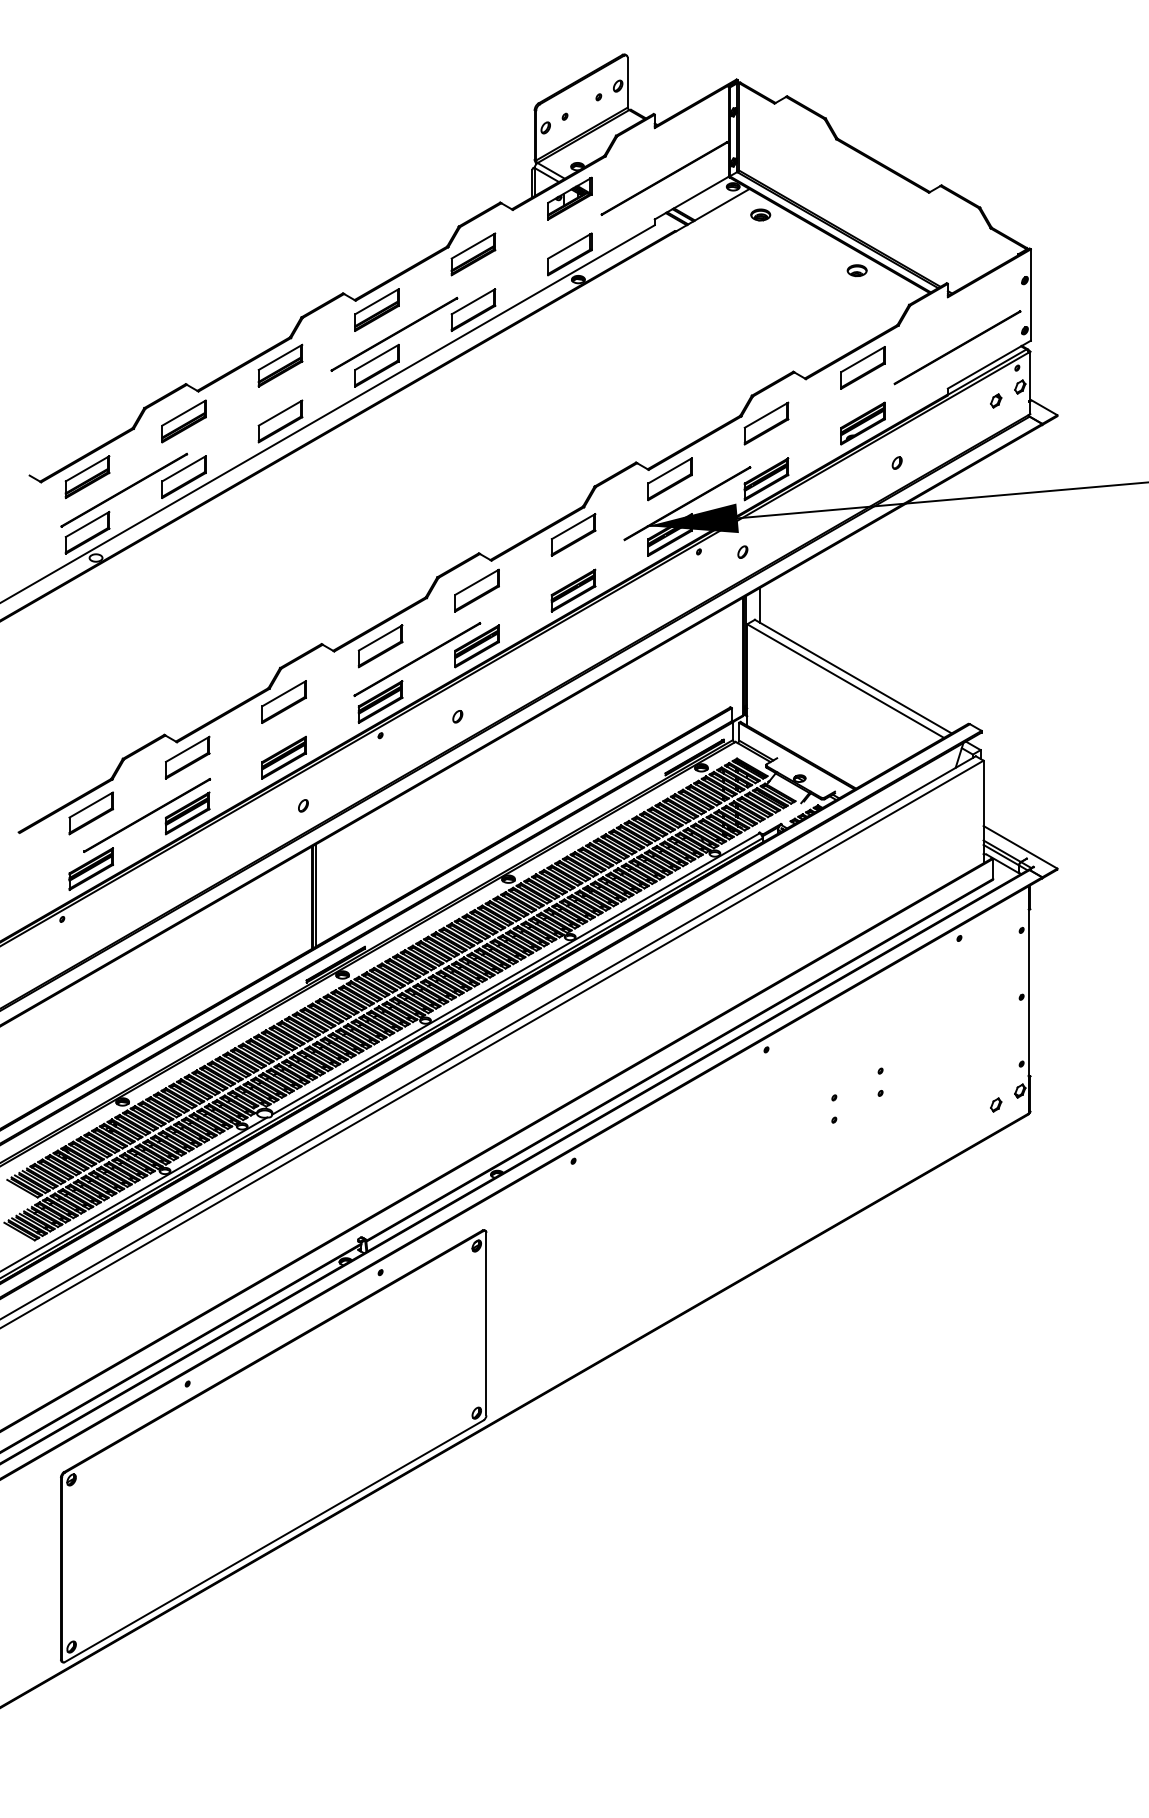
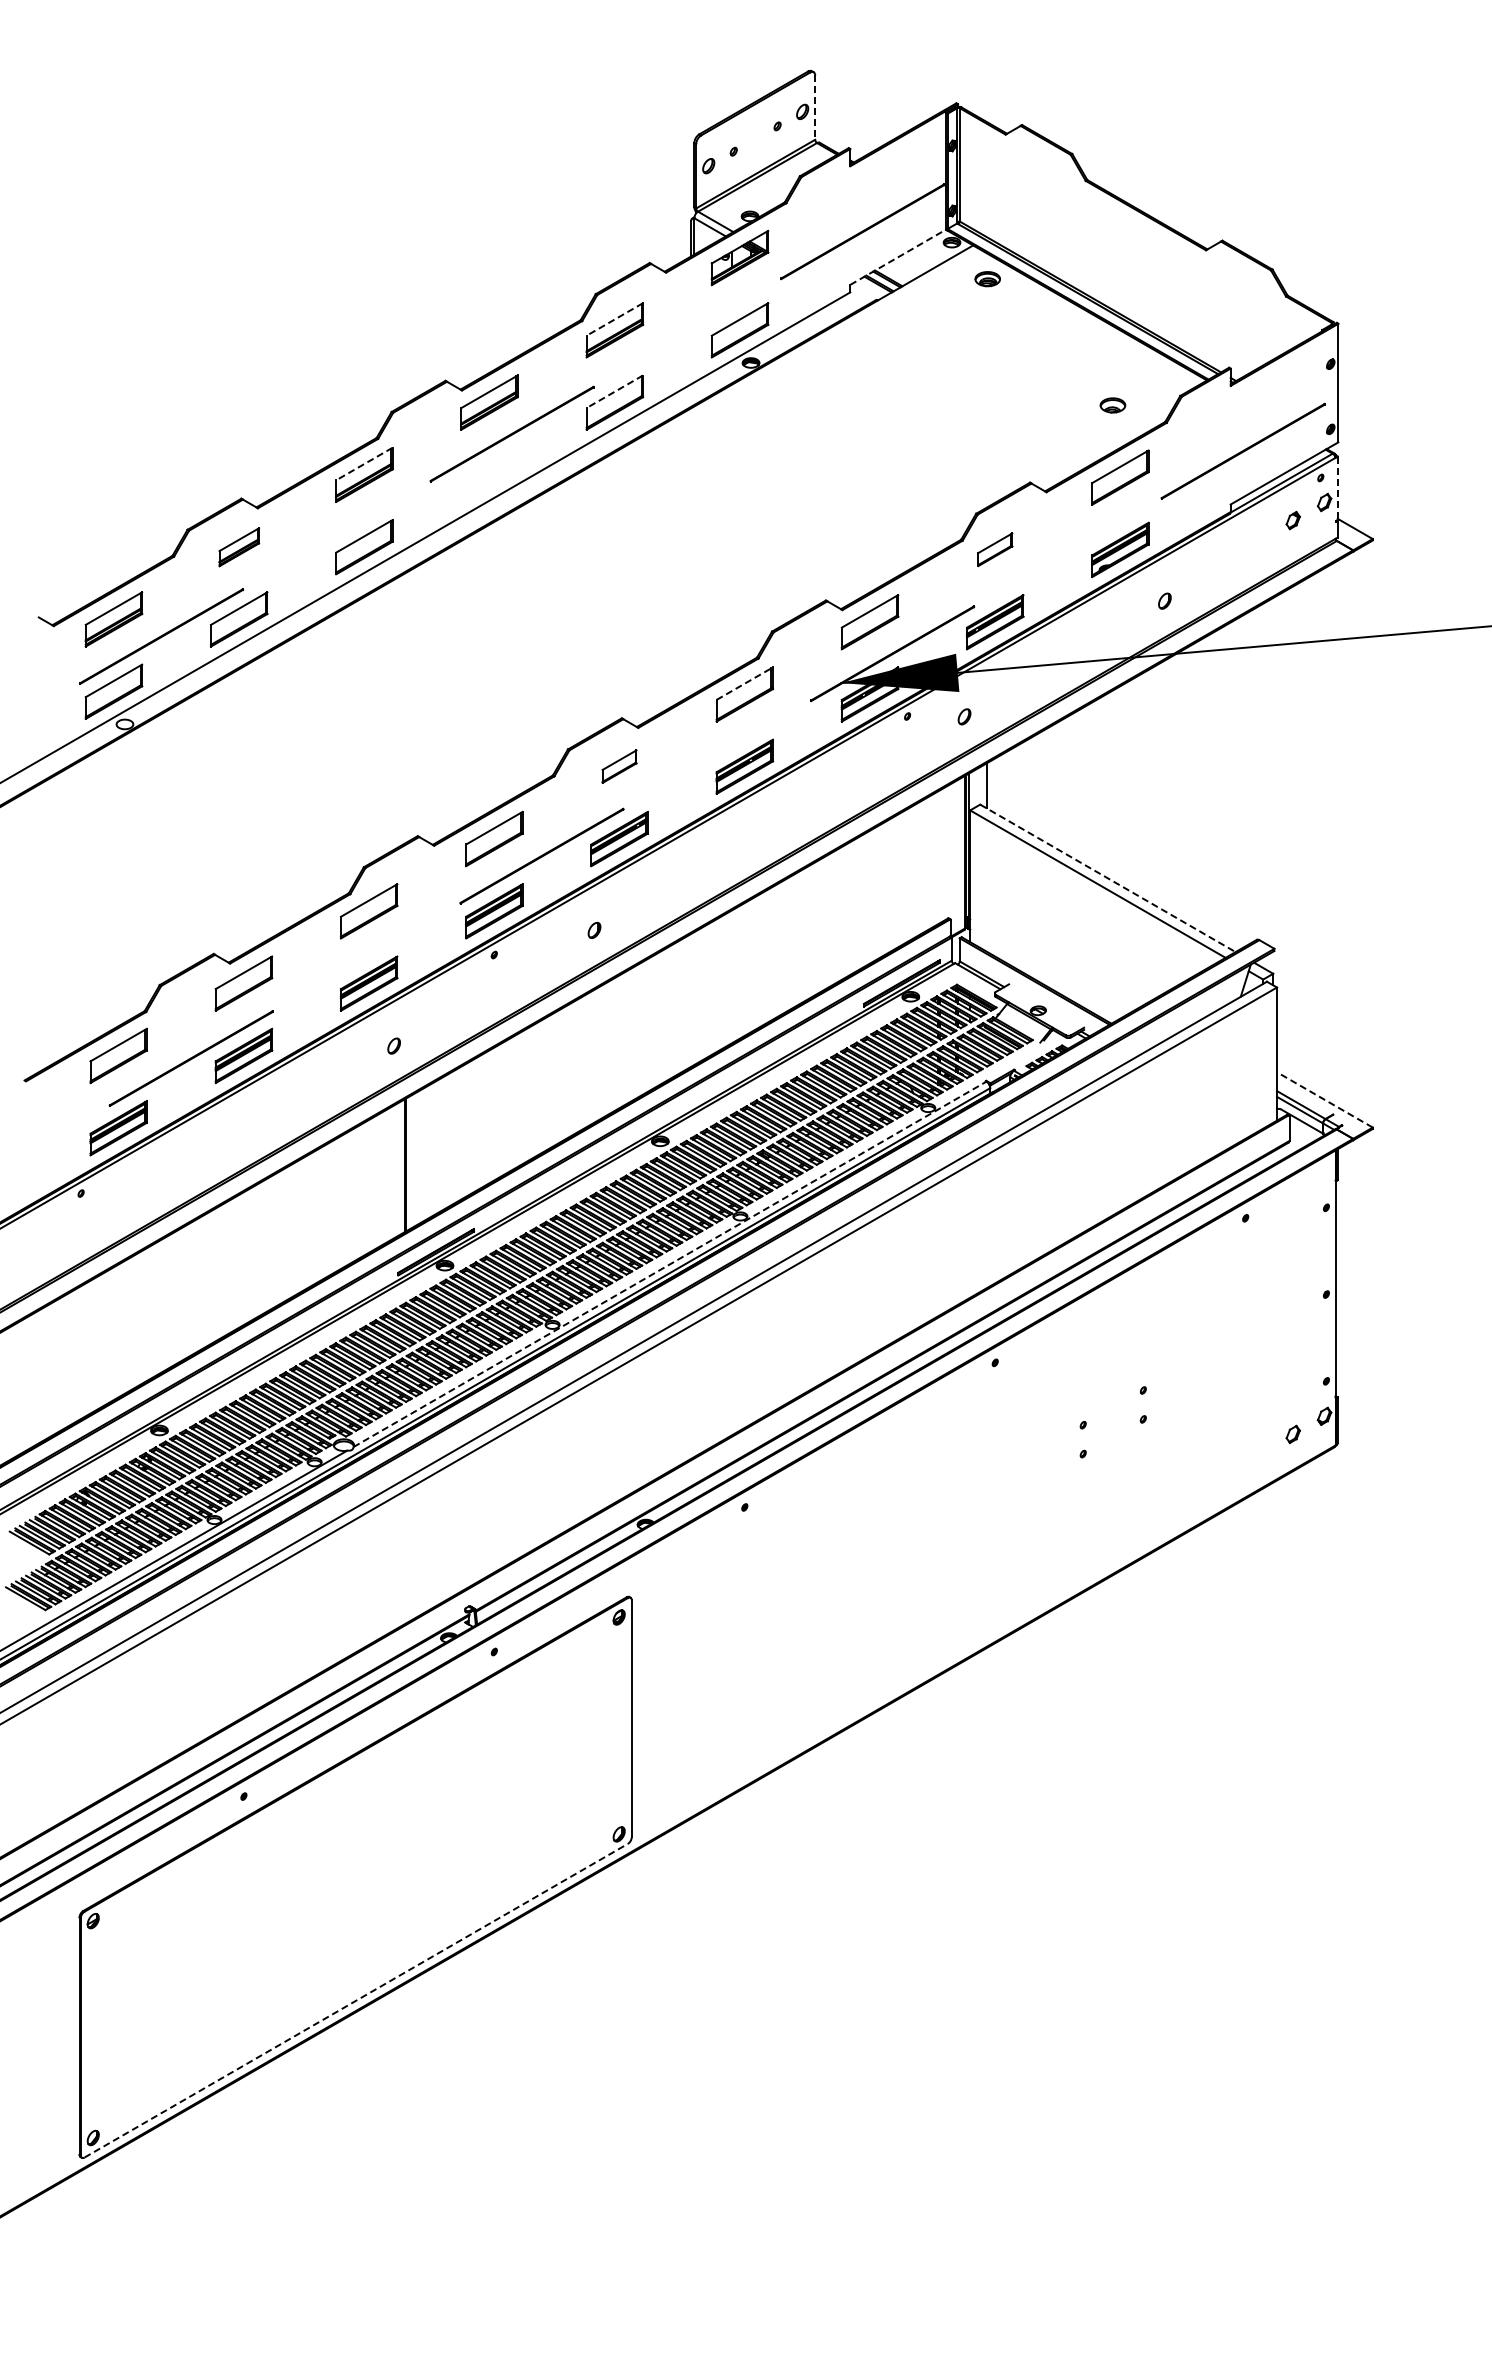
line: (628, 83) -> (815, 108), solid -> dashed
line: (691, 198) -> (898, 257), solid -> dashed
line: (473, 246) -> (614, 319), solid -> dashed
part: (856, 270) -> (1112, 405), moved
line: (473, 301) -> (614, 391), solid -> dashed
line: (280, 357) -> (364, 464), solid -> dashed
part: (376, 365) -> (489, 474), removed
line: (1030, 376) -> (1337, 488), solid -> dashed
part: (184, 421) -> (239, 547), size x0.7
part: (766, 423) -> (995, 549), size x0.6
line: (573, 526) -> (744, 683), solid -> dashed
part: (477, 590) -> (619, 766), size x0.6
line: (853, 676) -> (1108, 878), solid -> dashed
line: (1020, 846) -> (1324, 1099), solid -> dashed
line: (316, 895) -> (410, 1162), removed
line: (516, 974) -> (670, 1264), solid -> dashed
line: (274, 1541) -> (356, 2000), solid -> dashed

